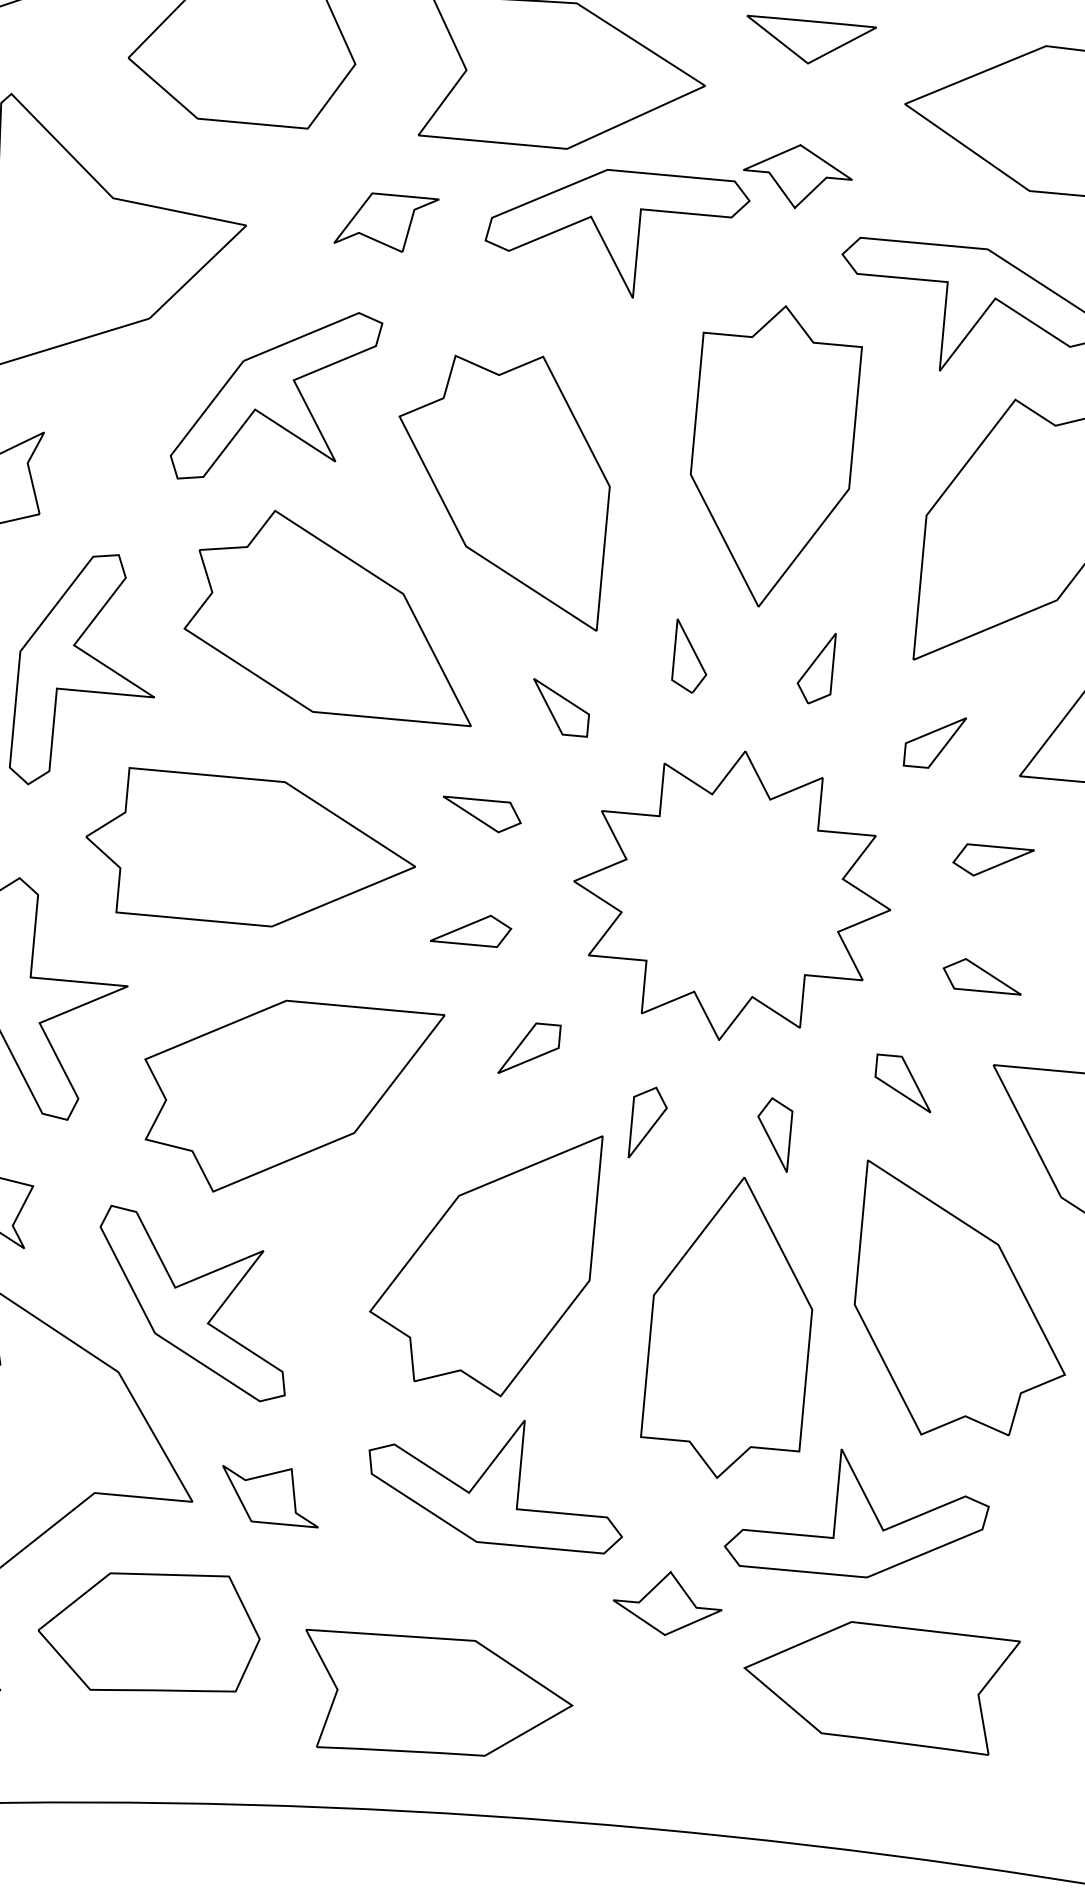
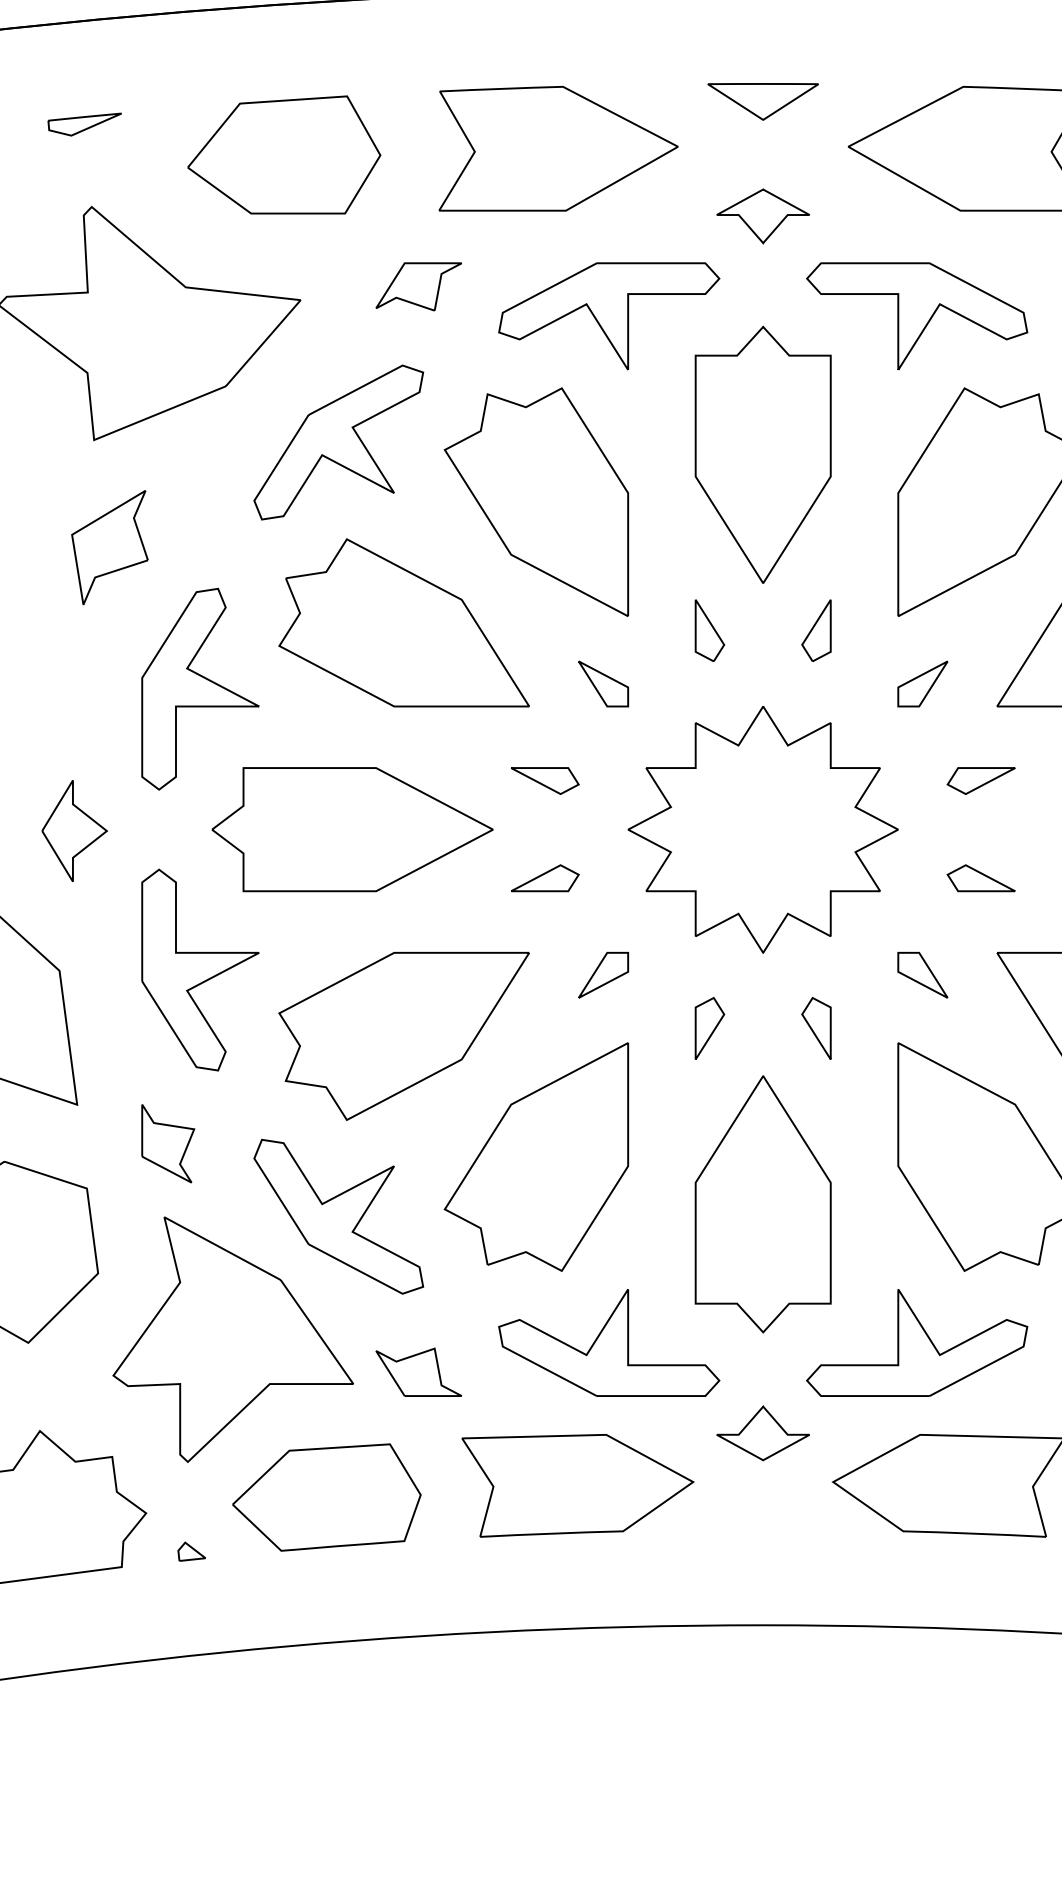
part: (616, 233) -> (609, 316), moved
part: (483, 1259) -> (536, 1156), moved
part: (729, 1327) -> (762, 1204), moved
part: (436, 1697) -> (577, 1485), moved

